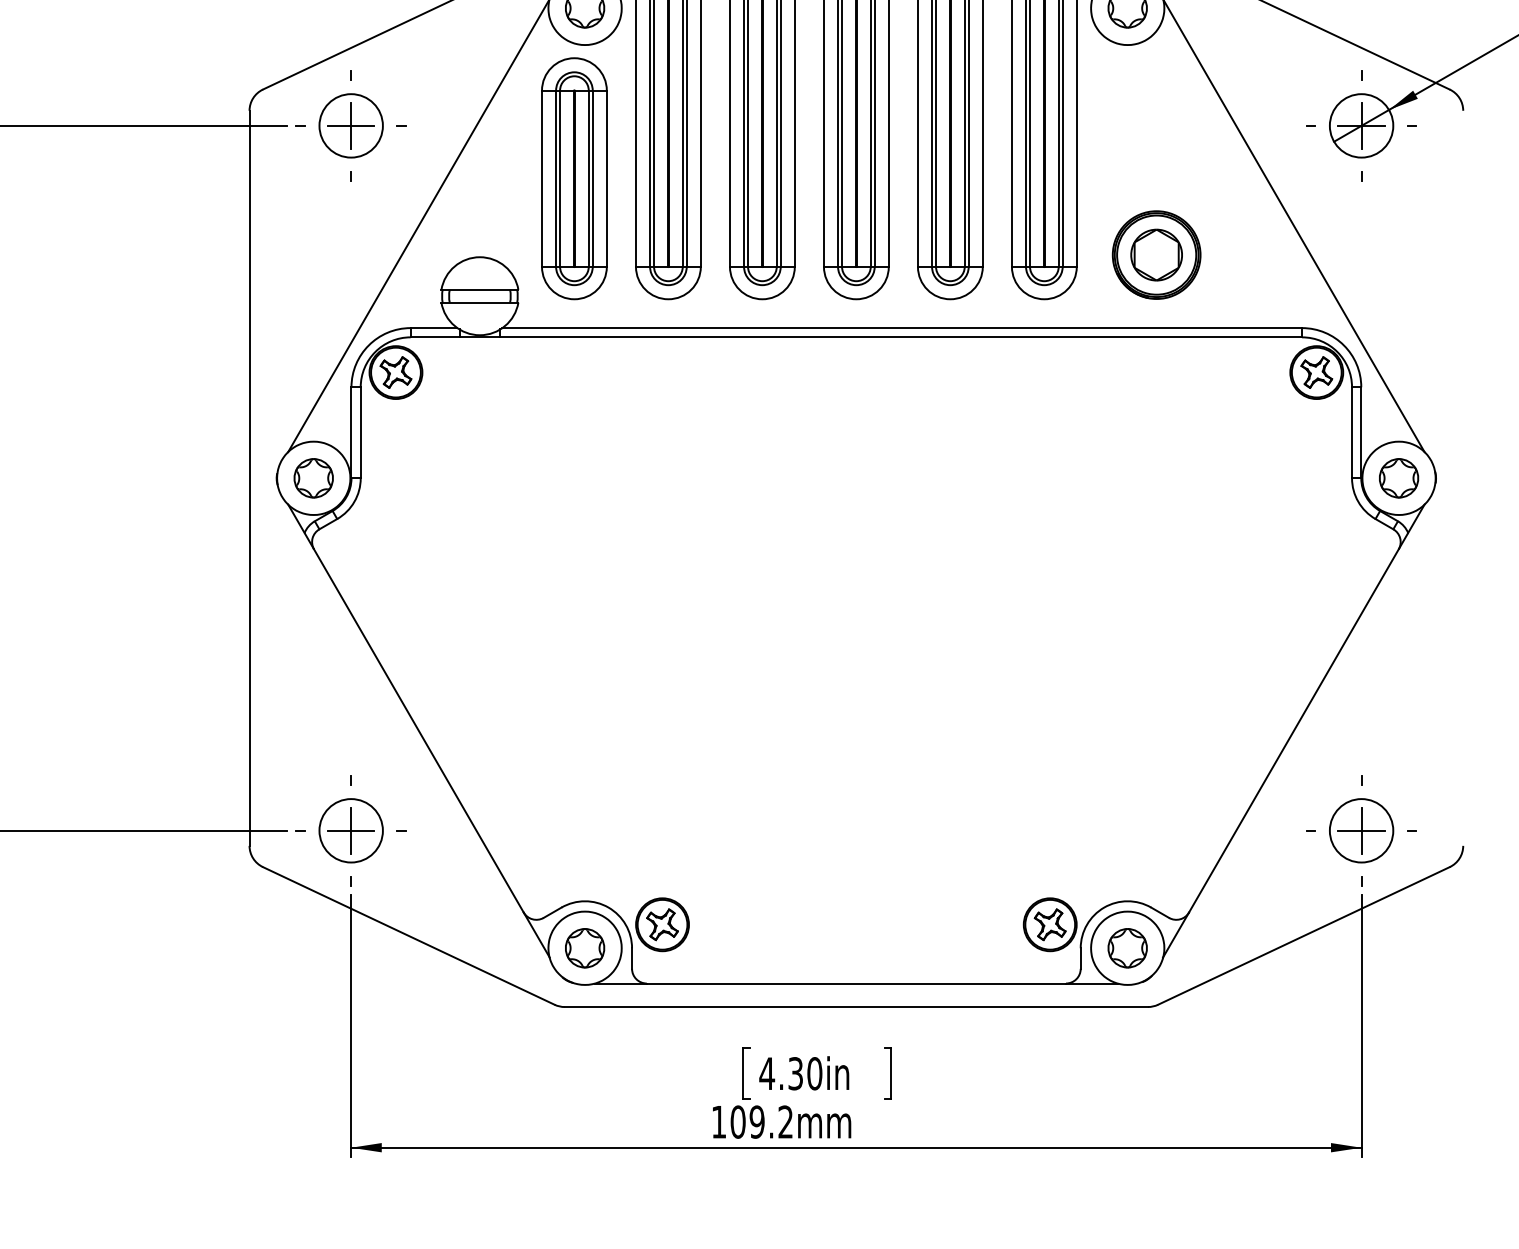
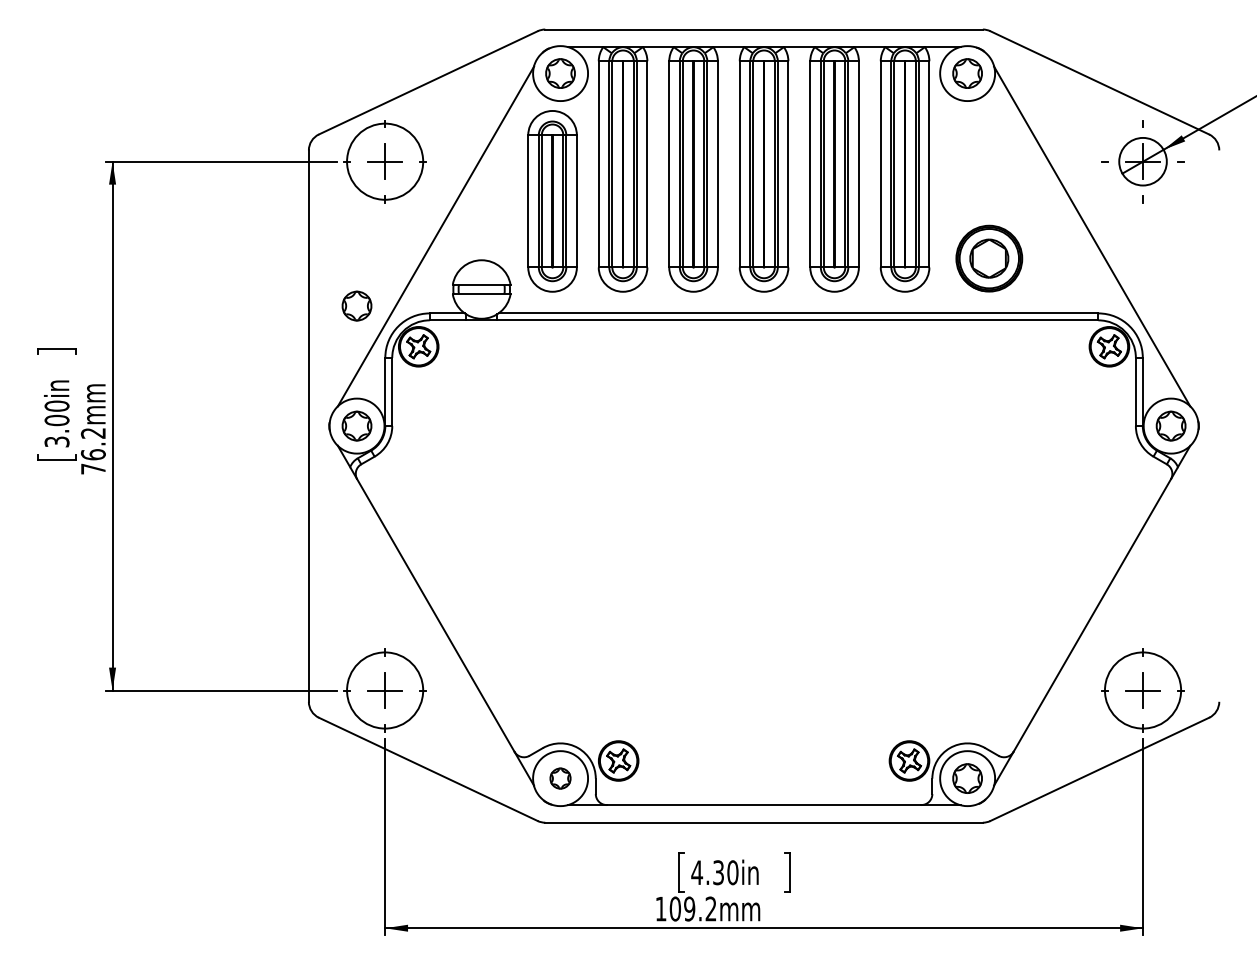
circle: (350, 125) -> (384, 161), size x1.6
part: (313, 317) -> (356, 305), added
circle: (350, 830) -> (384, 690), size x1.6
circle: (1360, 830) -> (1142, 690), size x1.6
part: (584, 948) -> (560, 778), size x0.7

